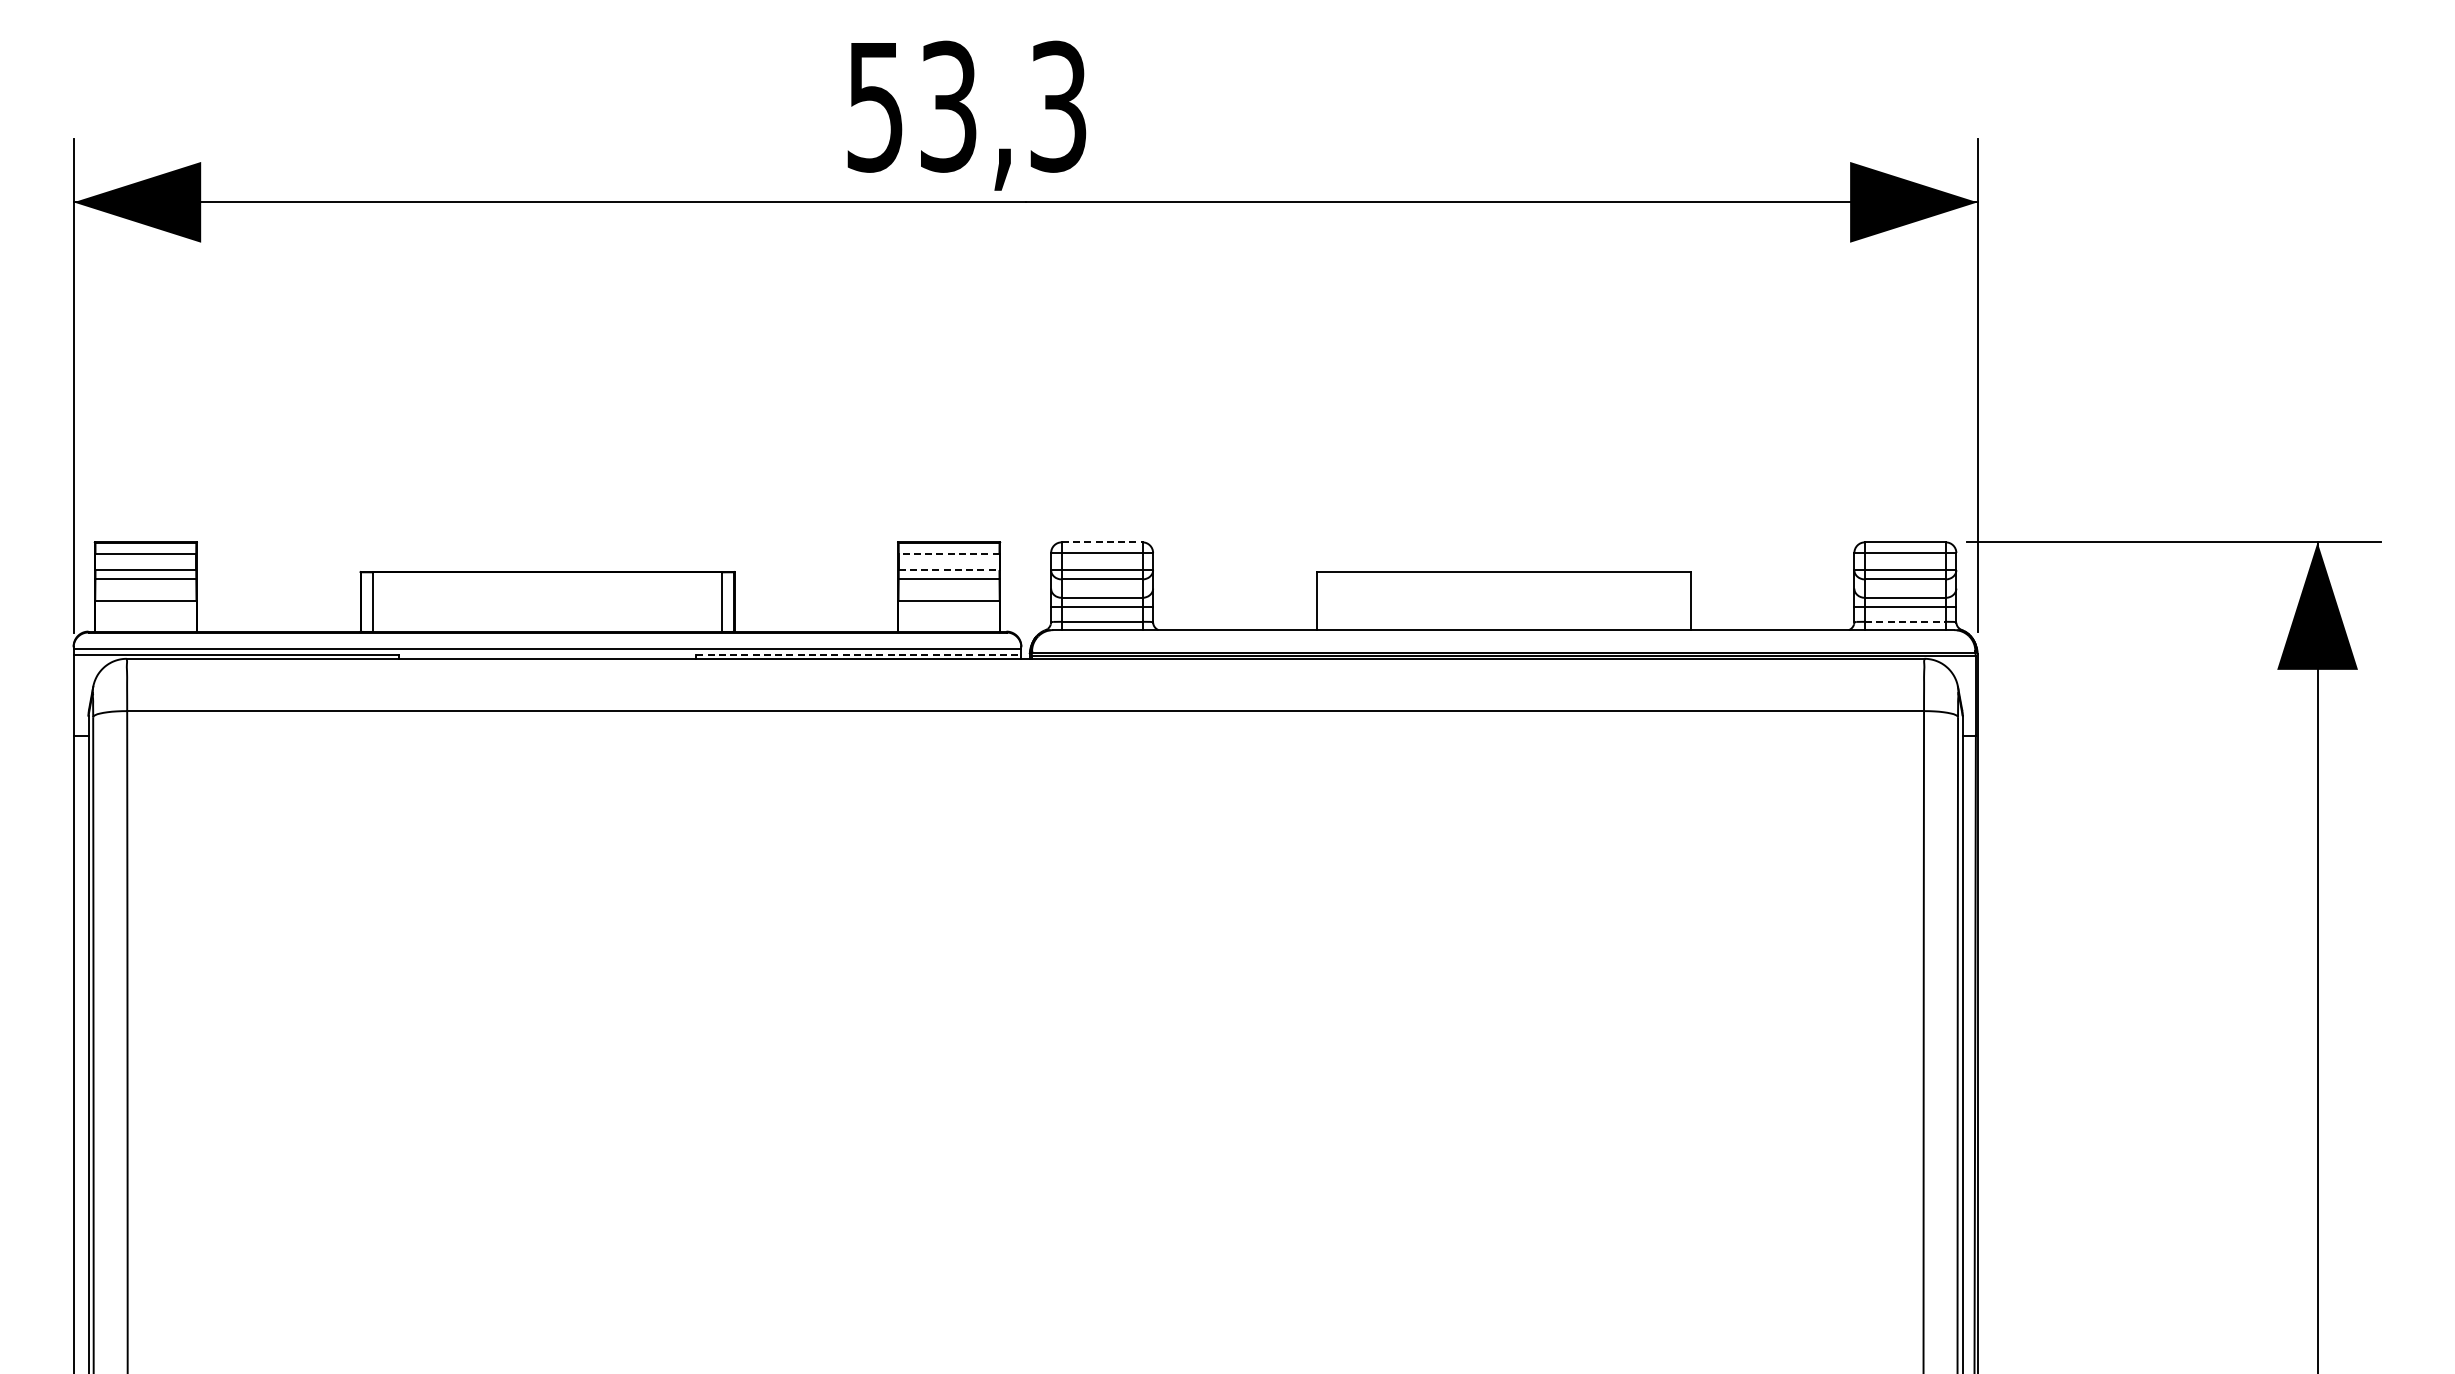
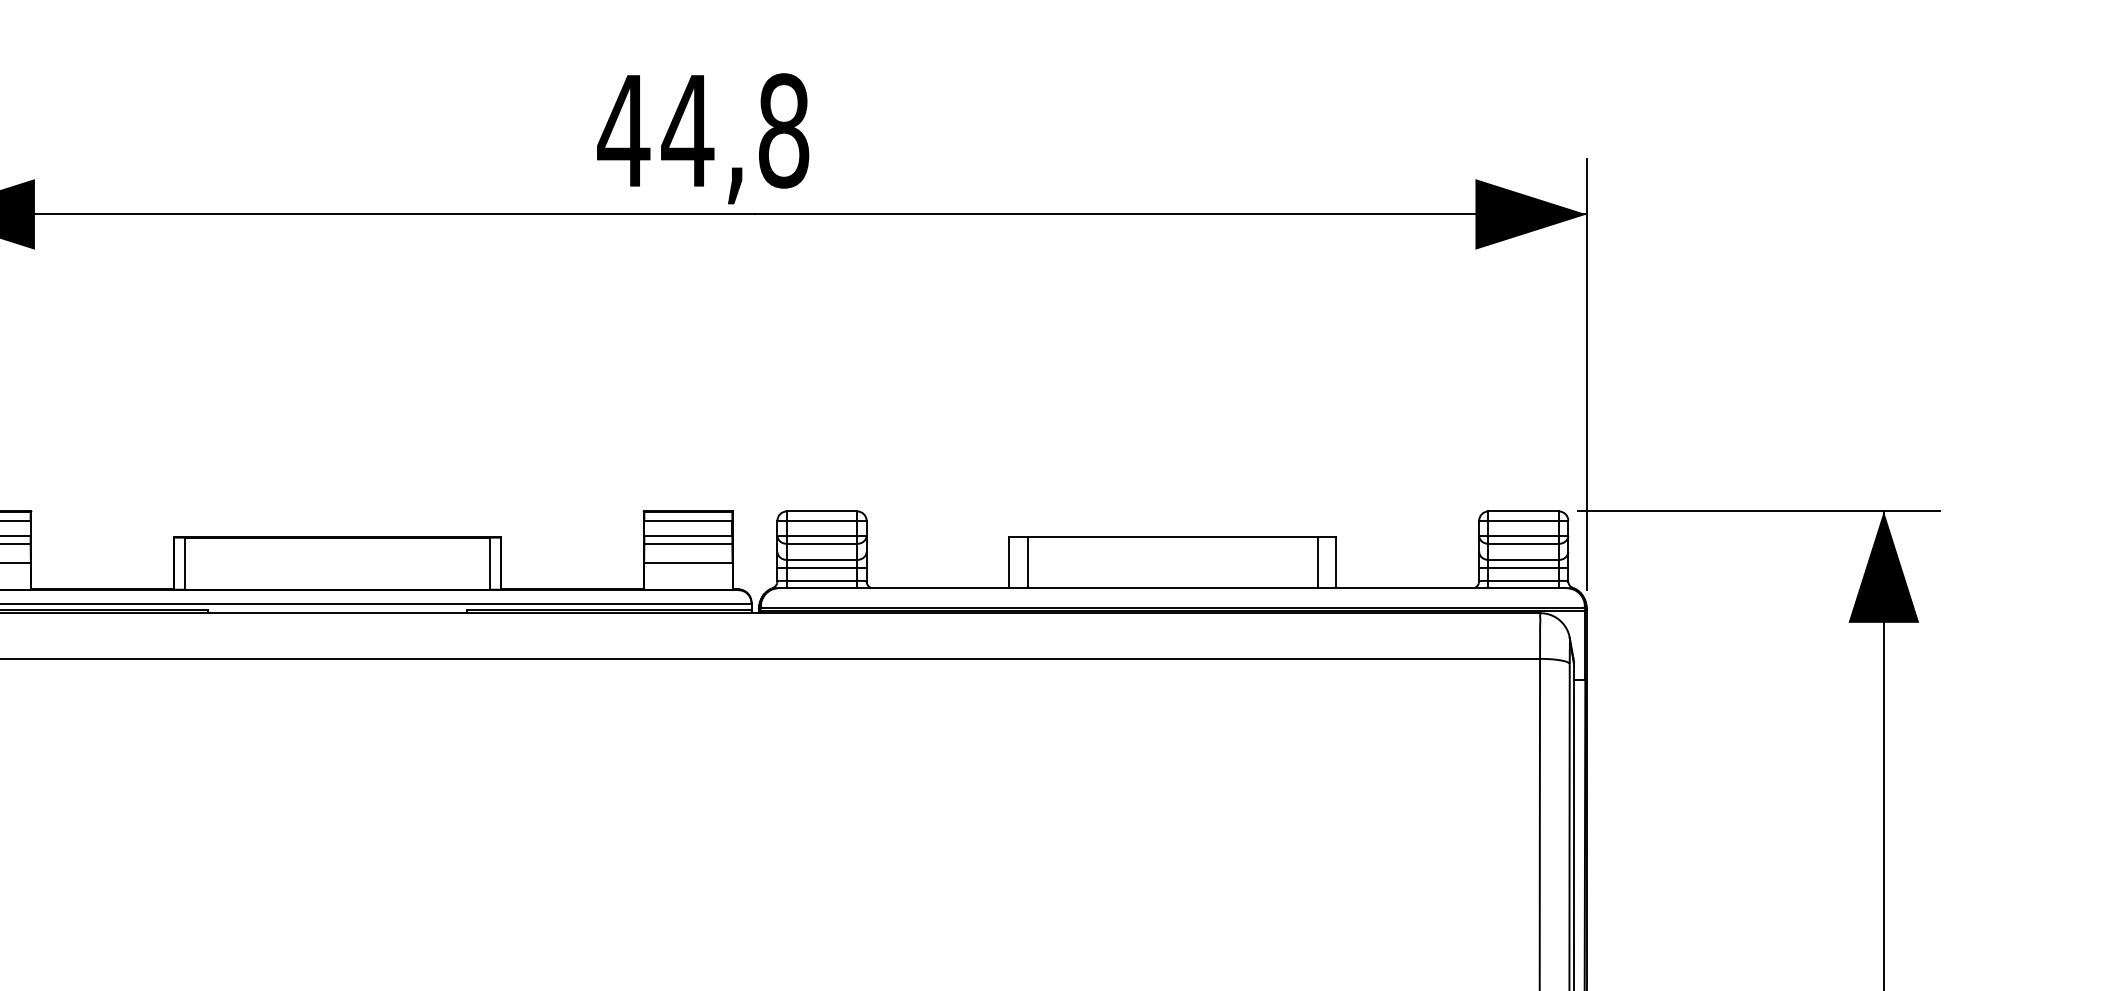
text: (965, 106) -> (702, 130), 53,3 -> 44,8
line: (1102, 542) -> (822, 511), dashed -> solid
line: (948, 553) -> (687, 521), dashed -> solid
line: (949, 570) -> (688, 536), dashed -> solid
line: (1337, 601) -> (1027, 563), added
line: (1669, 601) -> (1317, 563), added
line: (1905, 621) -> (1523, 580), dashed -> solid
line: (858, 654) -> (609, 609), dashed -> solid

